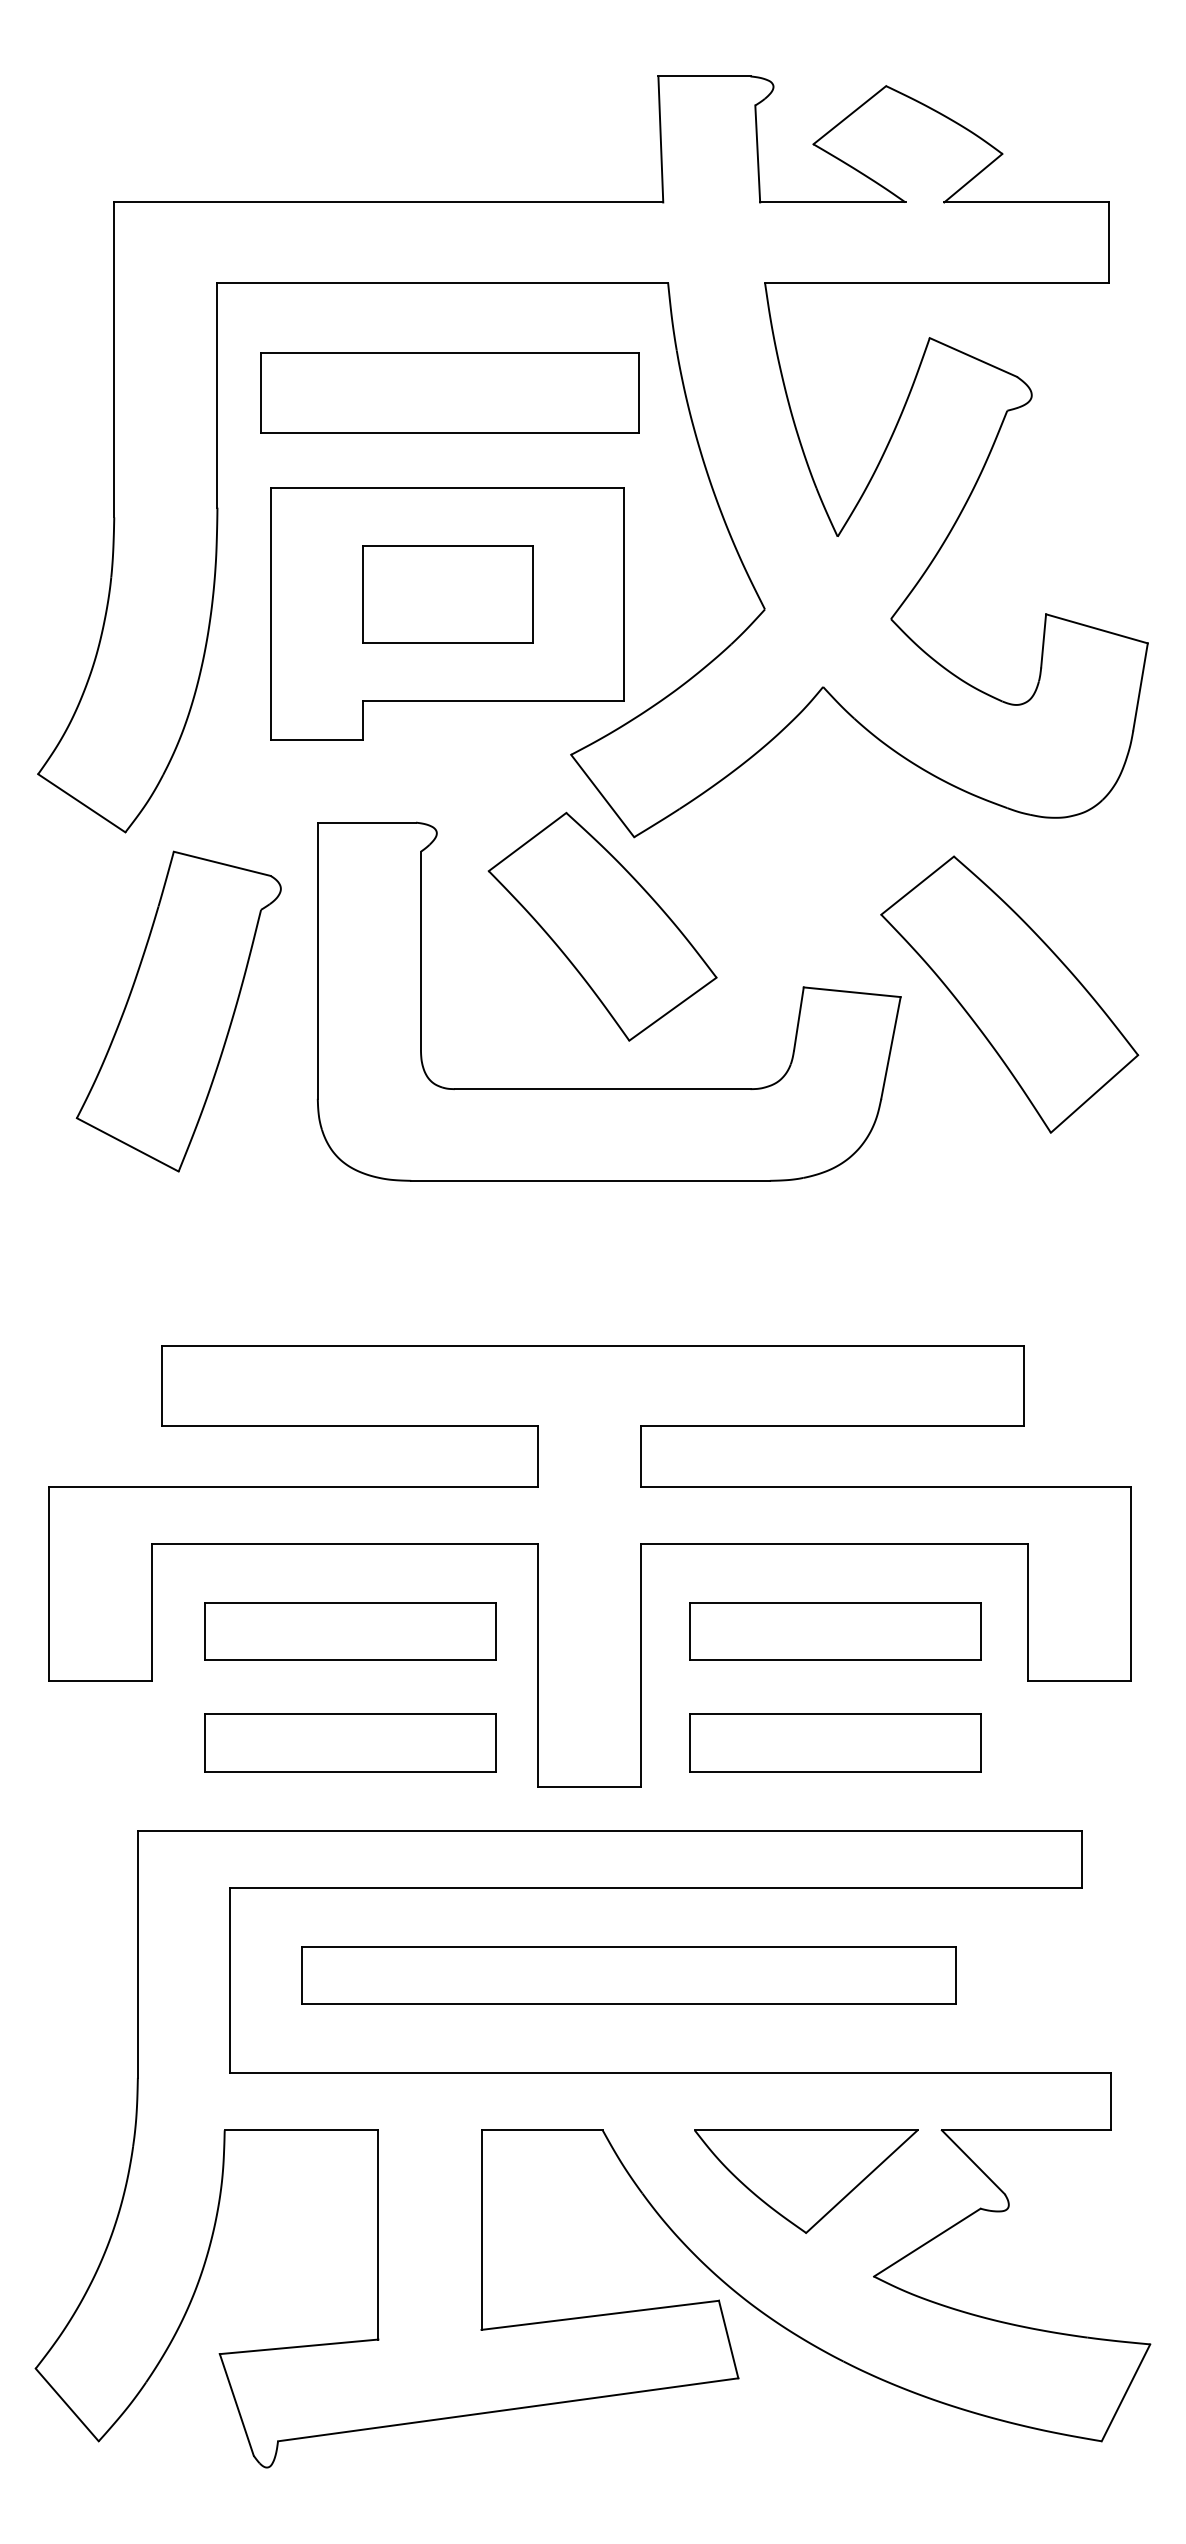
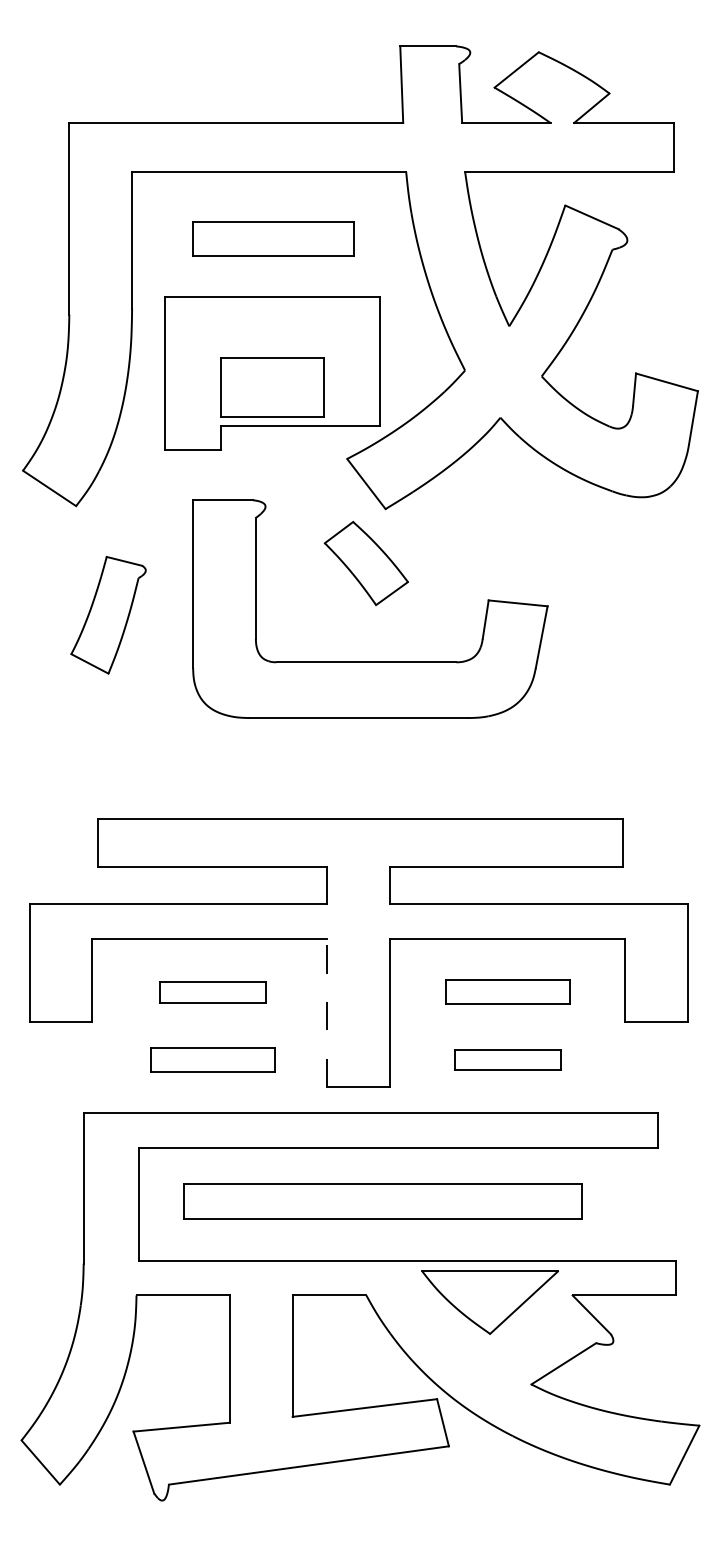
part: (449, 392) -> (273, 238), size x0.7
part: (448, 594) -> (272, 387), moved
part: (602, 926) -> (366, 563), size x0.6
part: (1009, 994) -> (613, 604), removed
part: (178, 1012) -> (108, 615), size x0.6
part: (351, 1632) -> (213, 992), size x0.6
part: (834, 1632) -> (507, 992), size x0.7
line: (538, 1664) -> (327, 1012), solid -> dashed
part: (351, 1742) -> (213, 1059), size x0.7
part: (834, 1742) -> (507, 1059), size x0.6
part: (805, 2181) -> (489, 1302), moved

